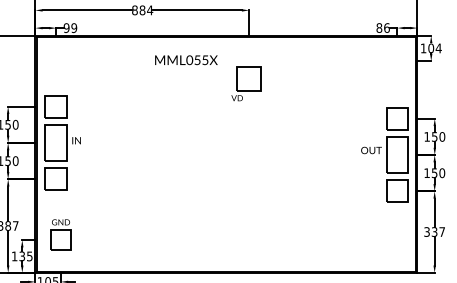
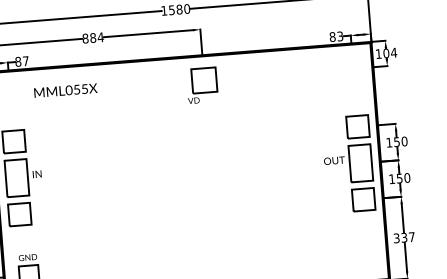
text: (386, 27) -> (339, 35), 86 -> 83
text: (70, 28) -> (22, 61), 99 -> 87
text: (186, 60) -> (65, 90), moved
part: (246, 83) -> (202, 85), moved

